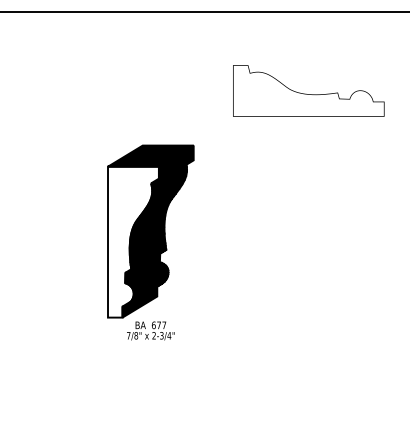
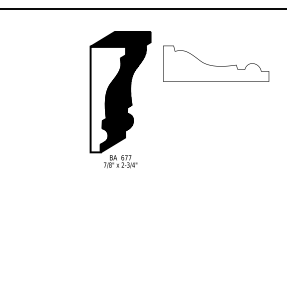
part: (150, 242) -> (120, 99), moved

